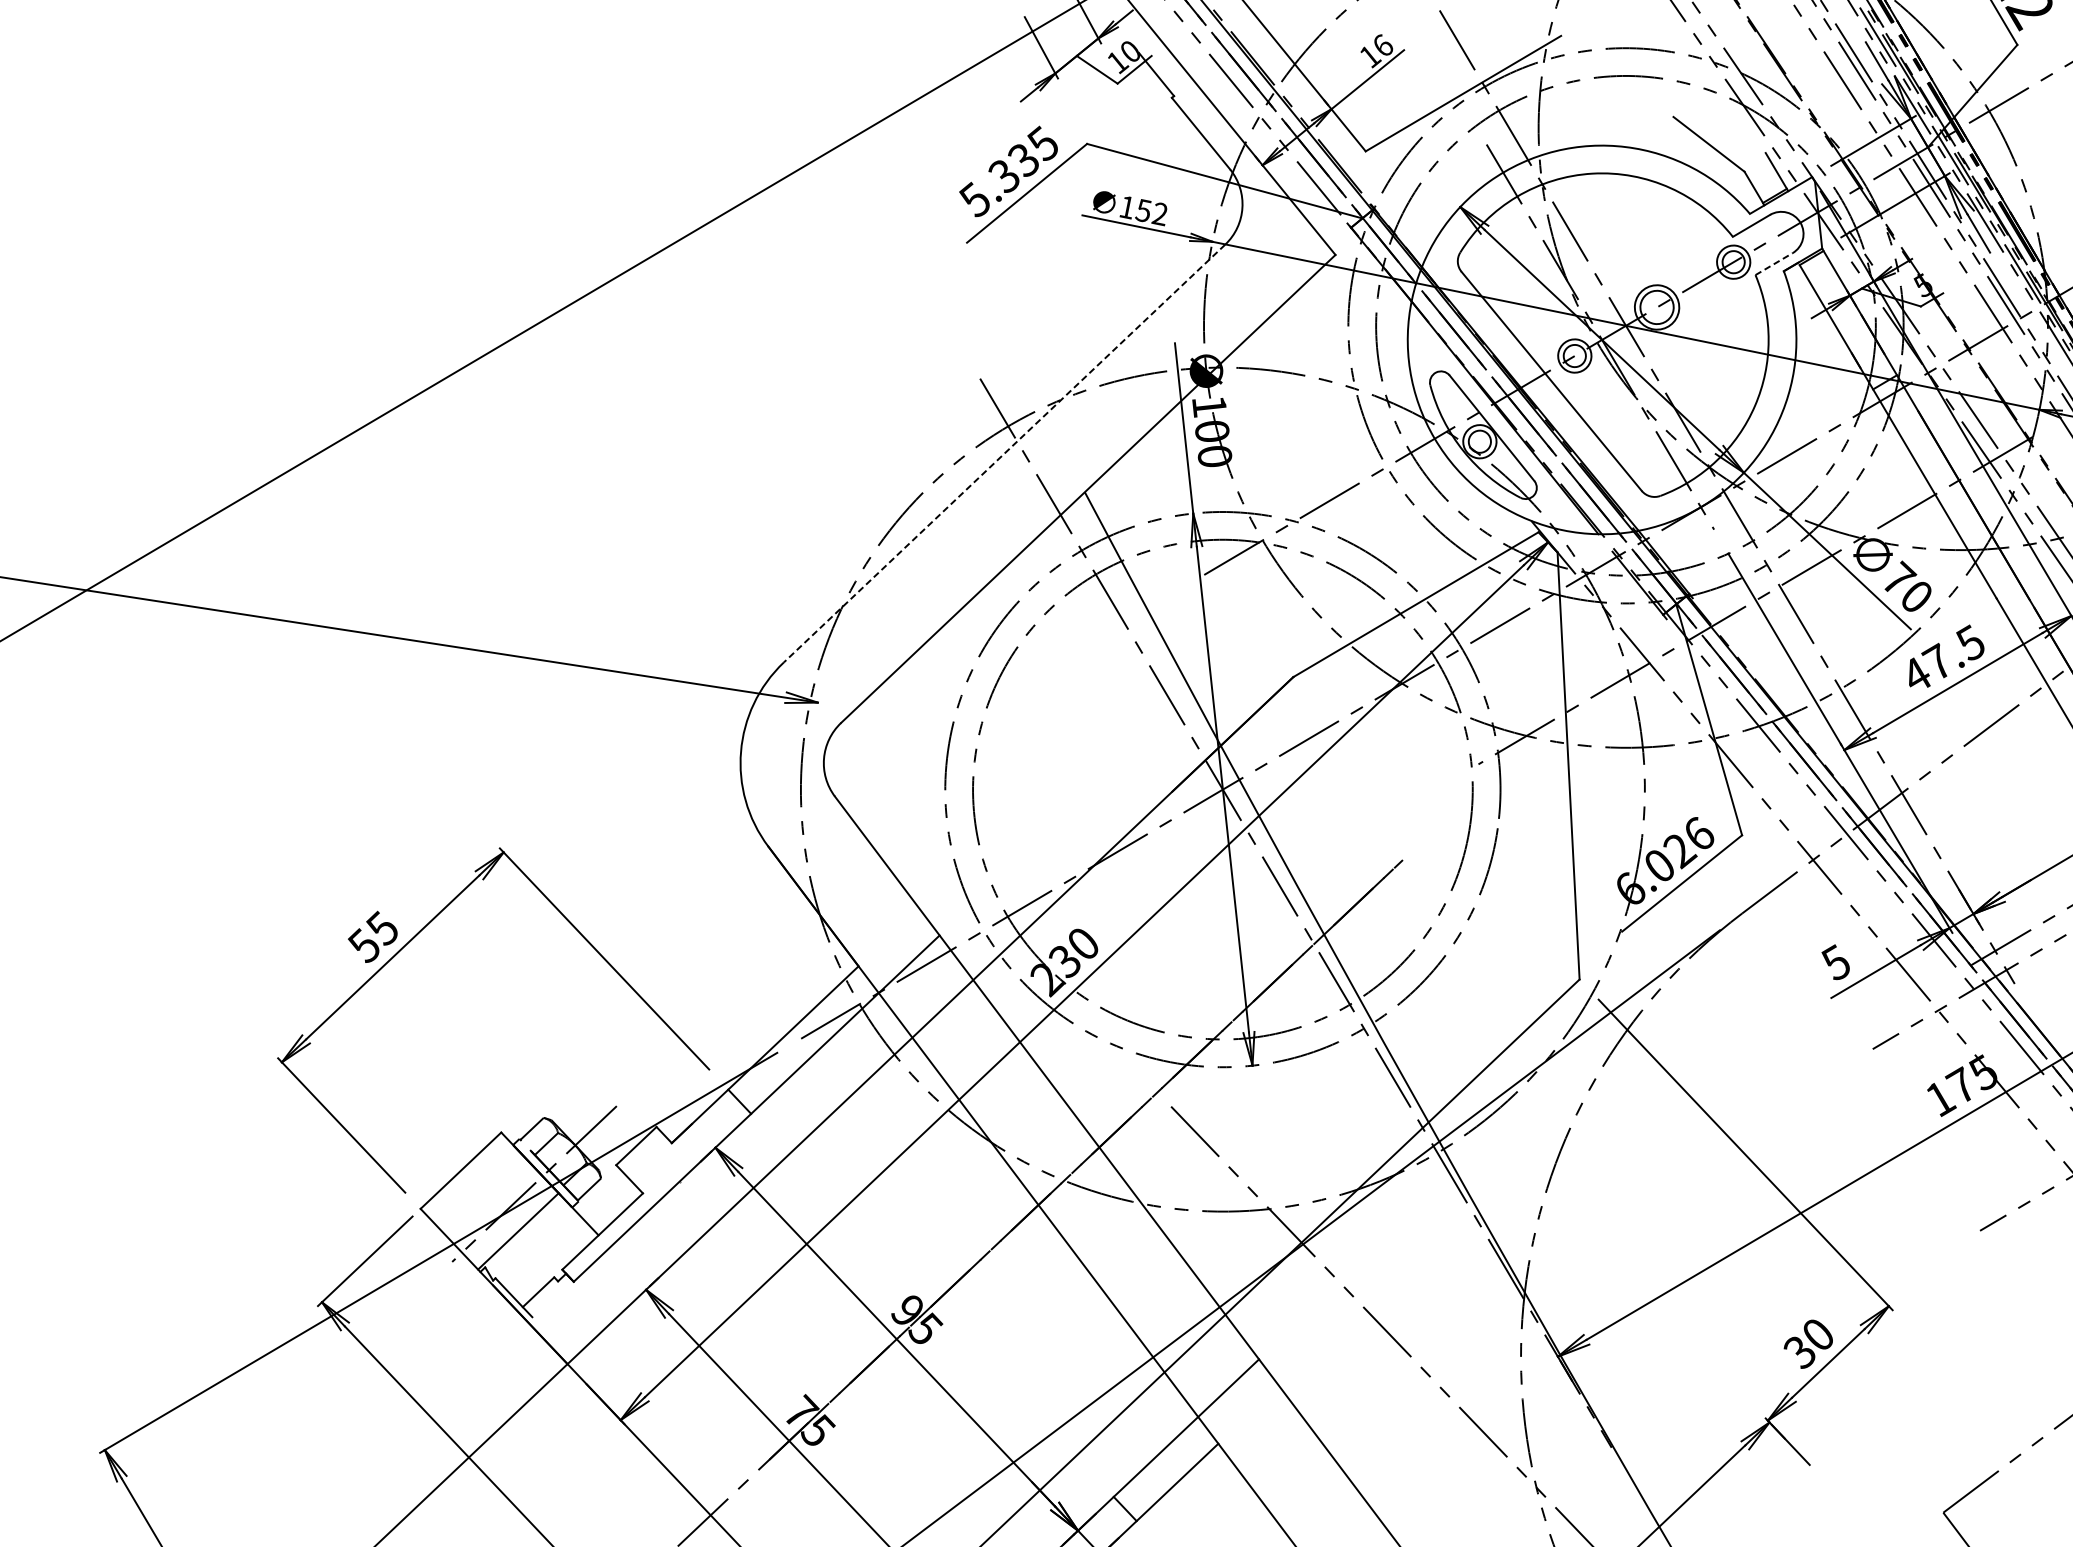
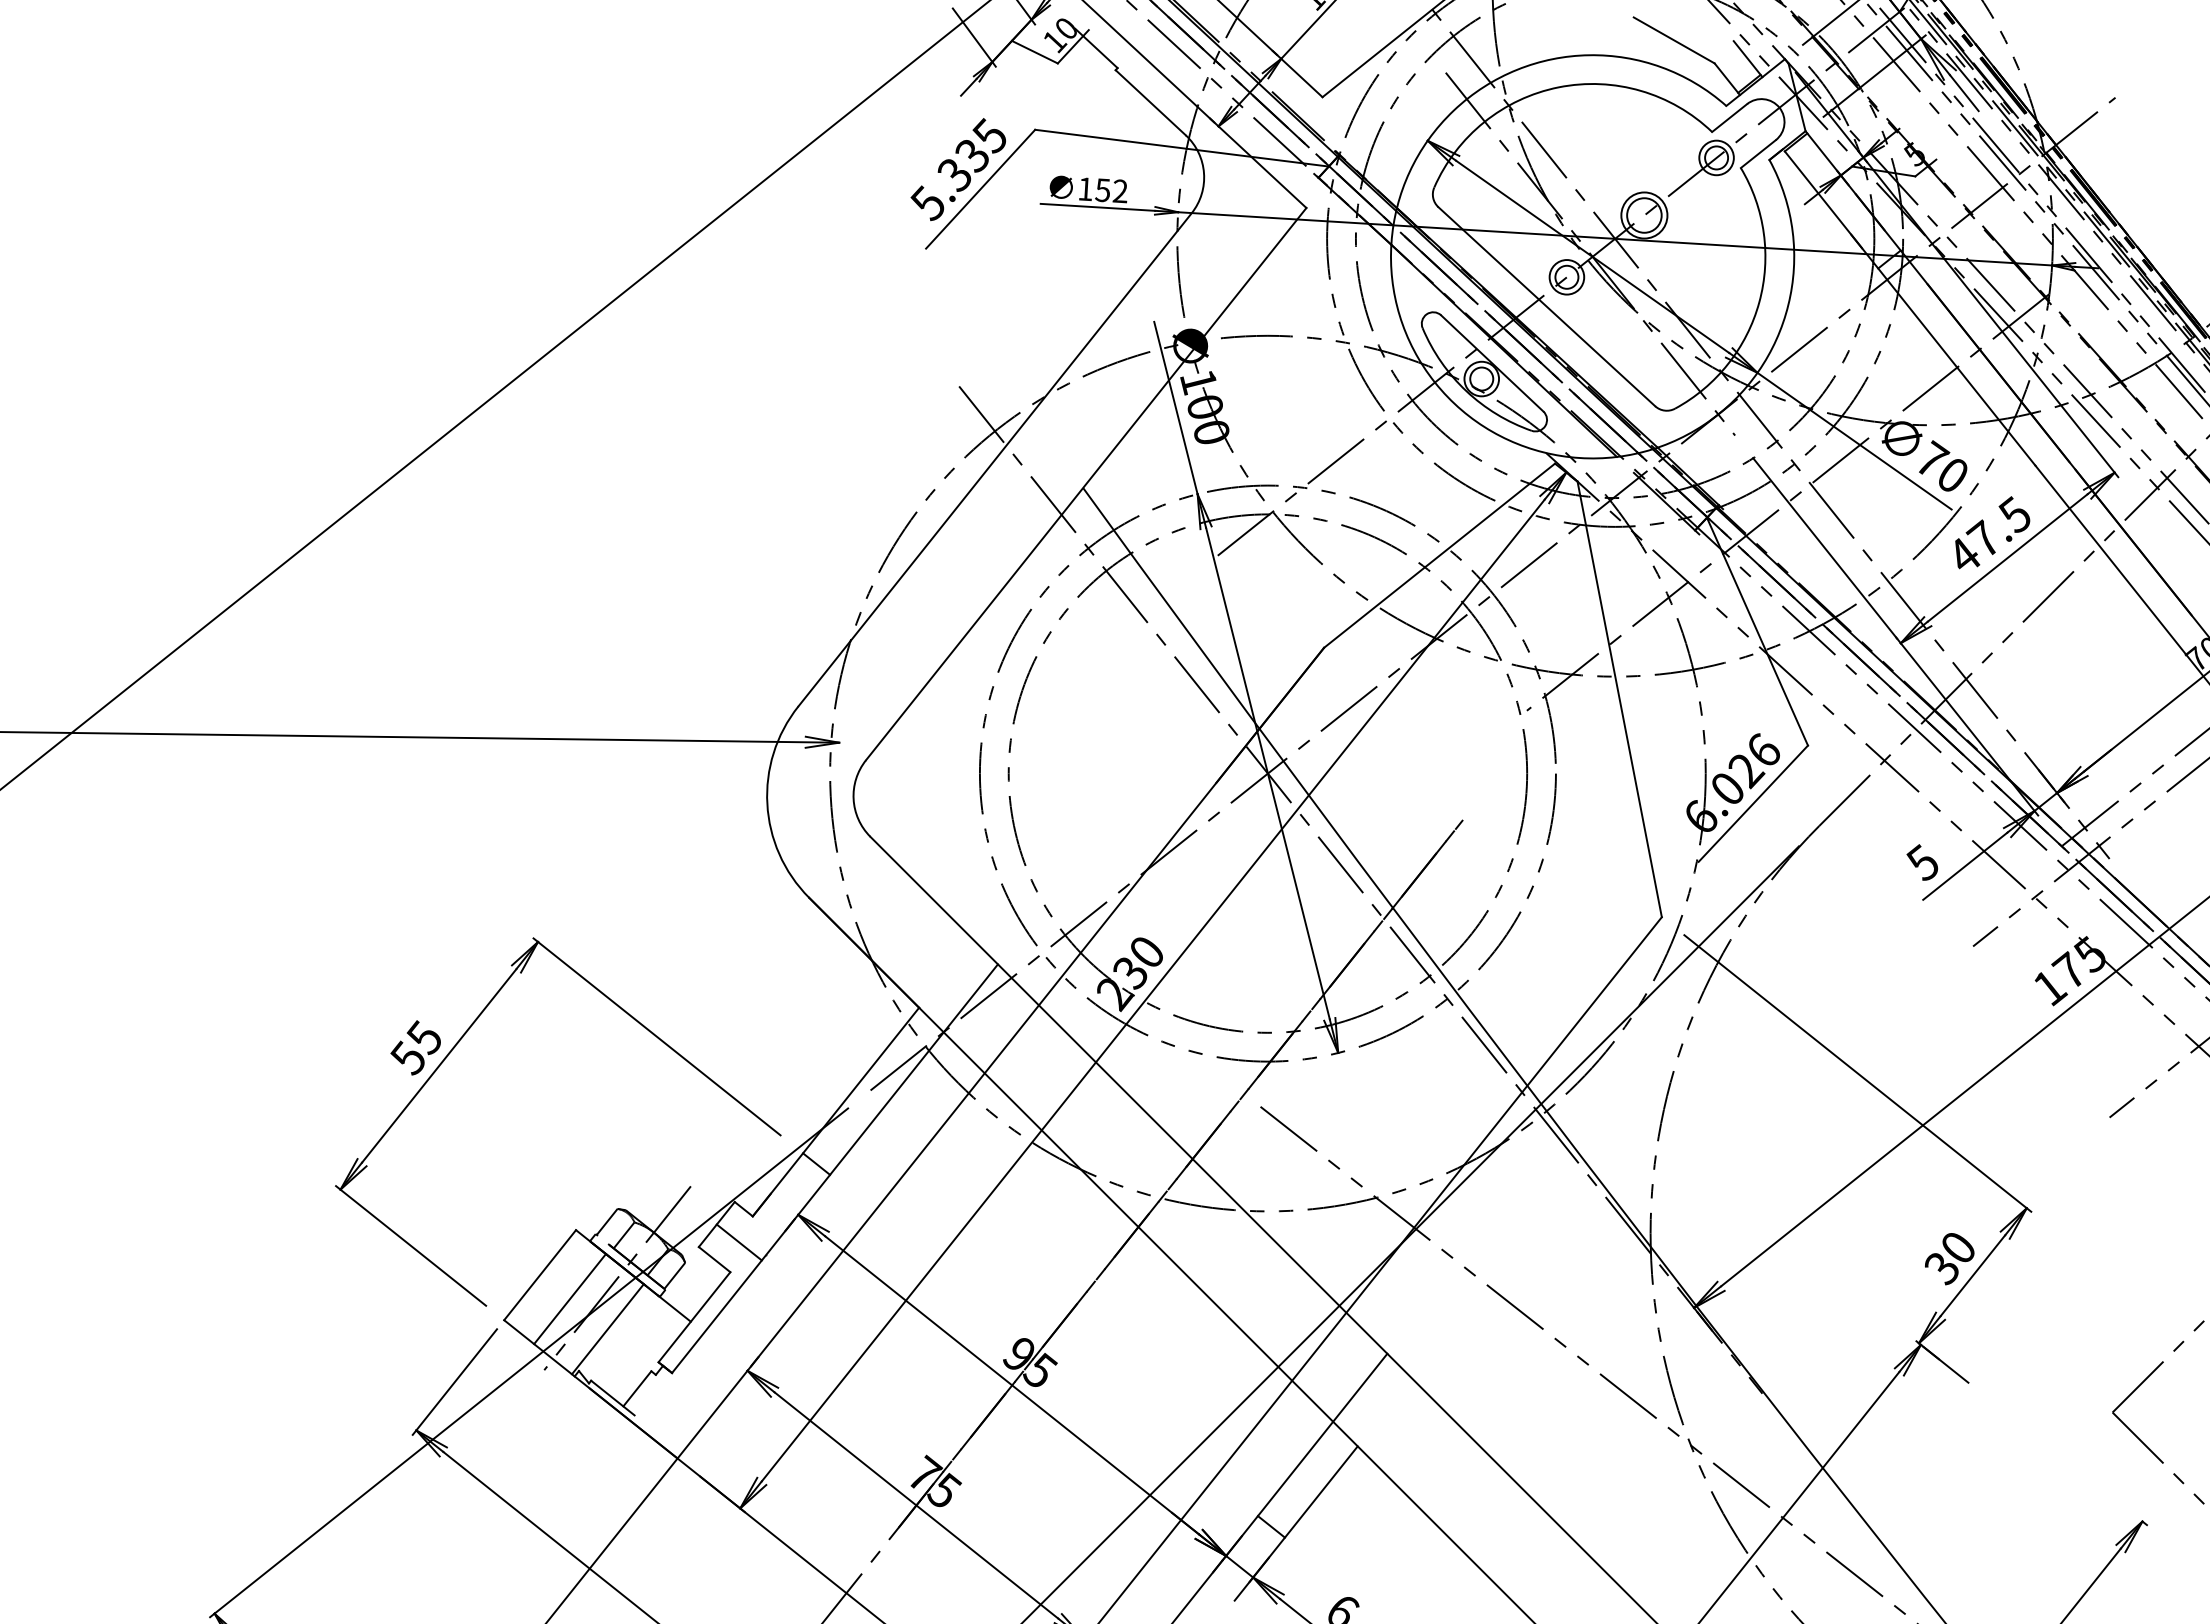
line: (1774, 263) -> (1758, 153), dashed -> solid
line: (1003, 454) -> (994, 460), dashed -> solid
line: (654, 1166) -> (738, 1242), added
line: (485, 1197) -> (569, 1299), added

